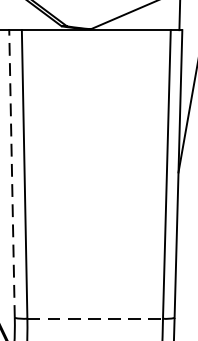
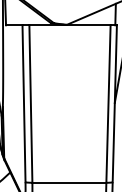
line: (12, 173) -> (24, 103), dashed -> solid
line: (95, 318) -> (69, 182), dashed -> solid

